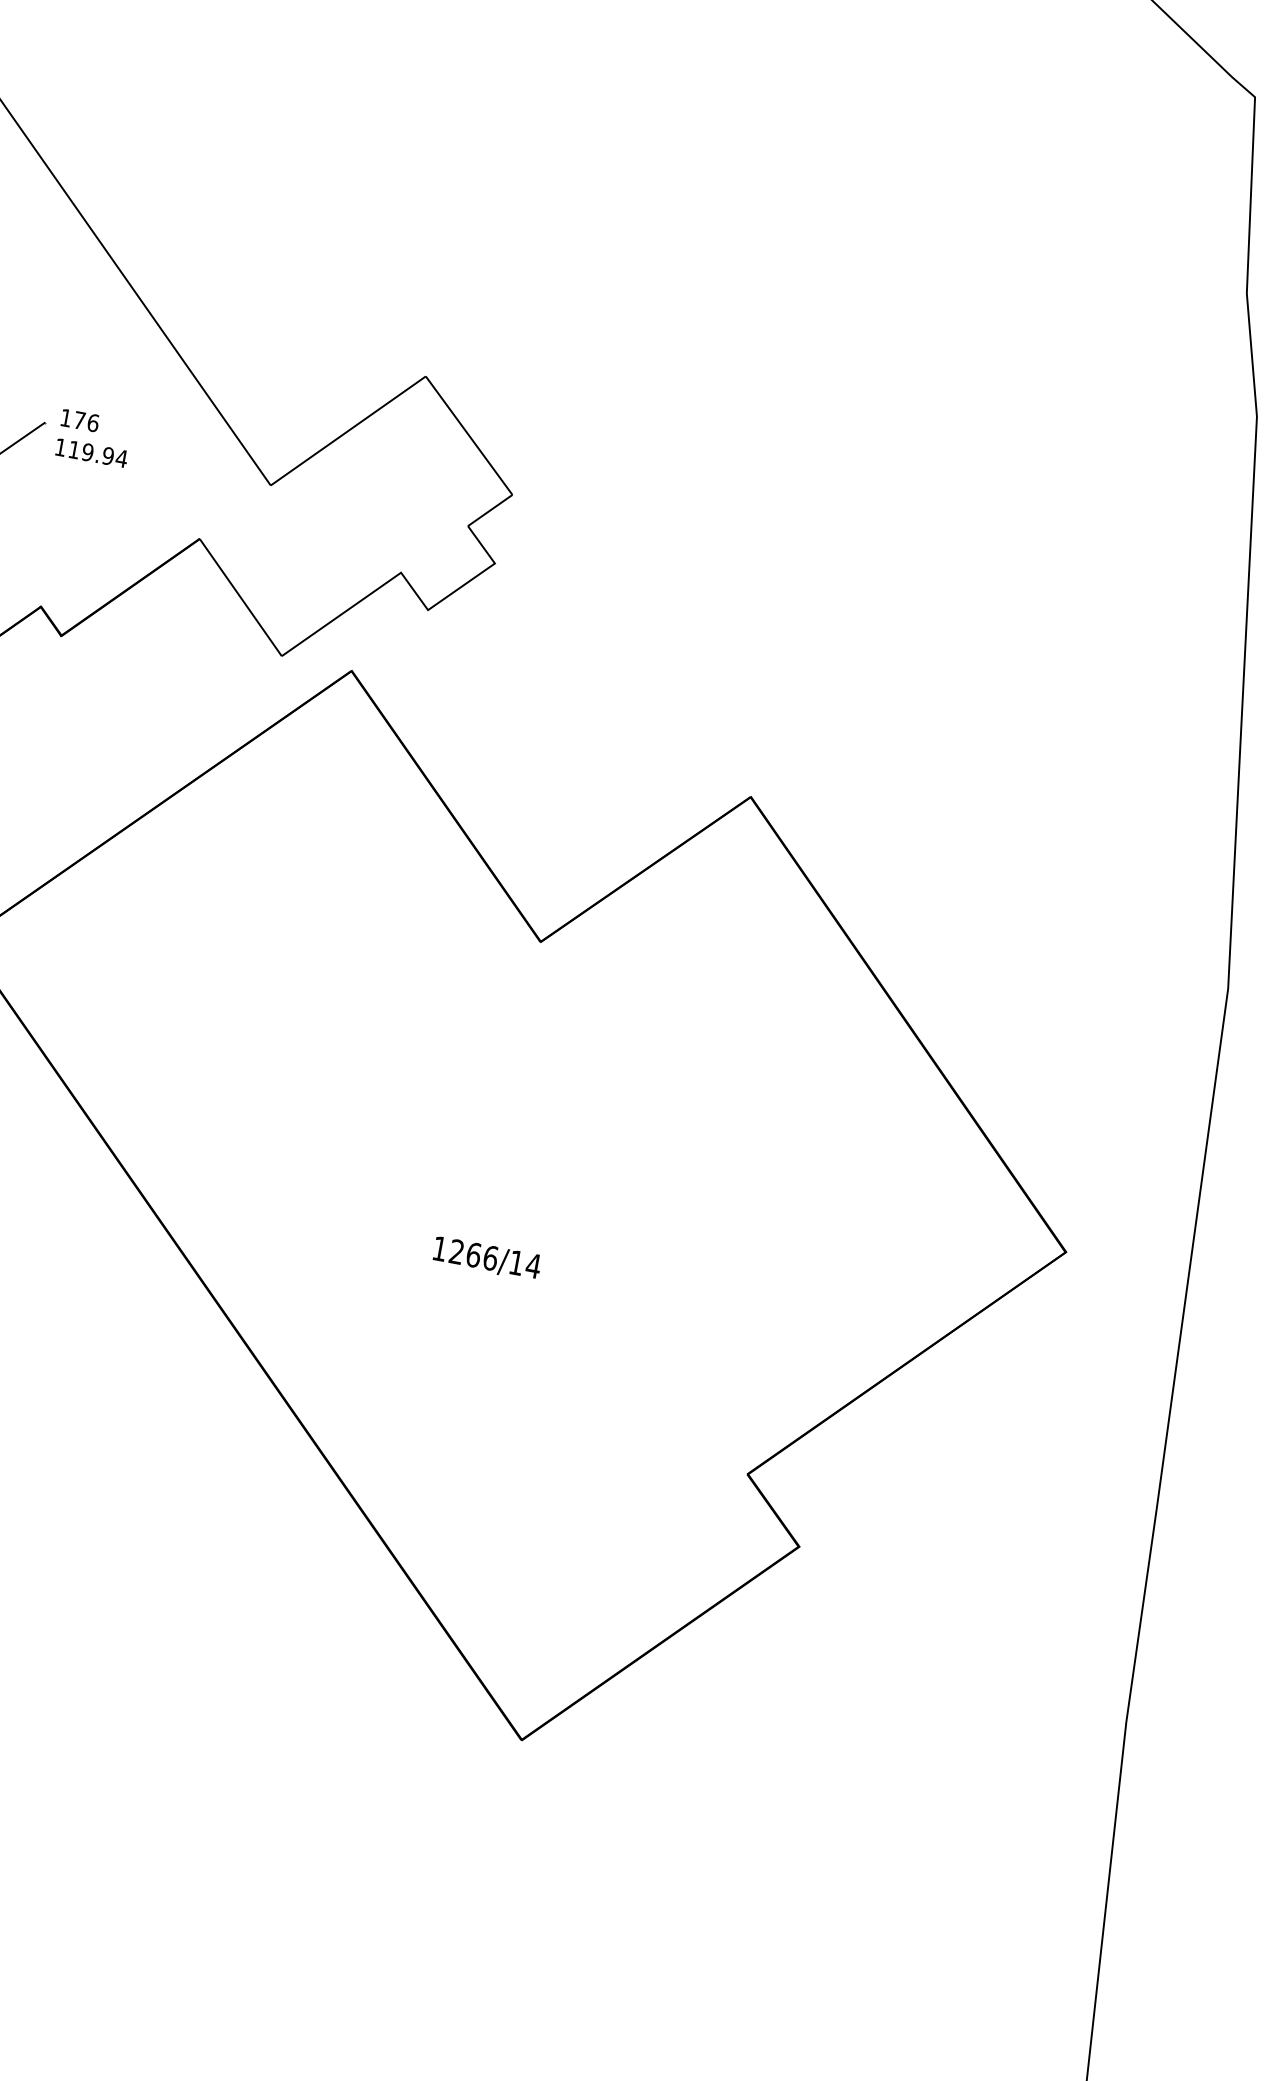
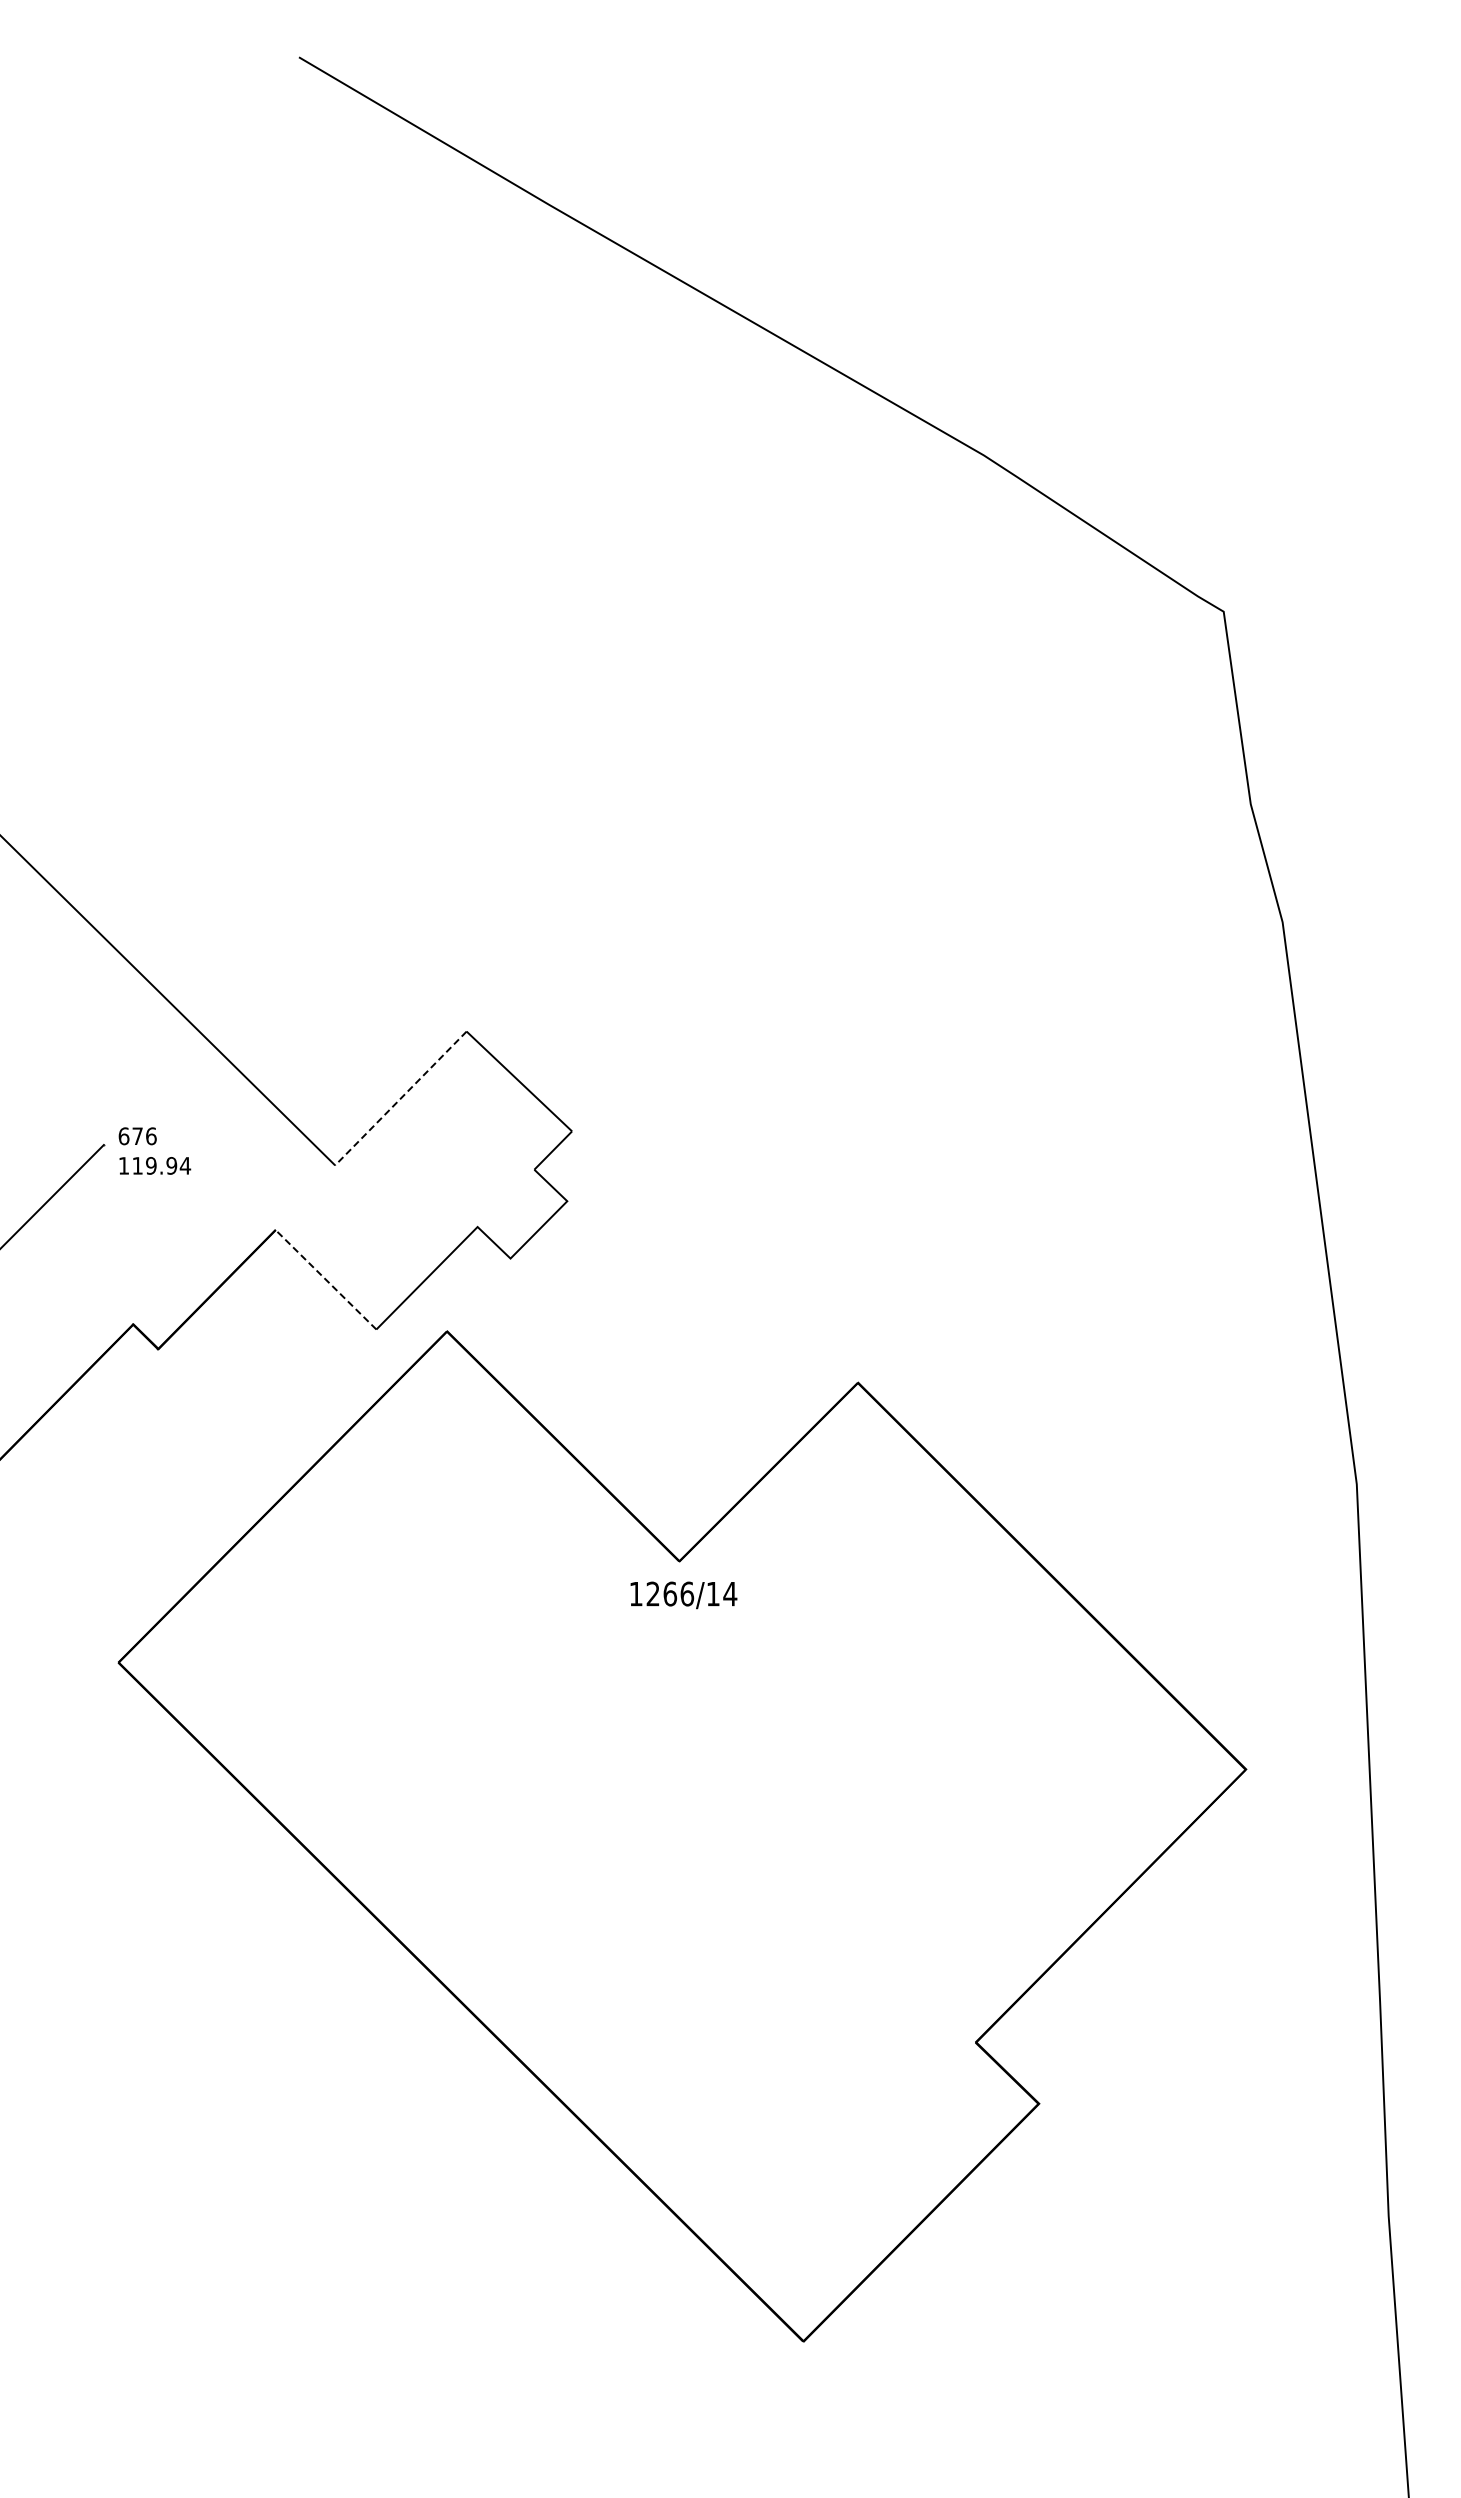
text: (65, 418) -> (123, 1136), 176 -> 676
line: (347, 430) -> (400, 1098), solid -> dashed
line: (241, 597) -> (326, 1279), solid -> dashed
text: (486, 1258) -> (683, 1595), moved

